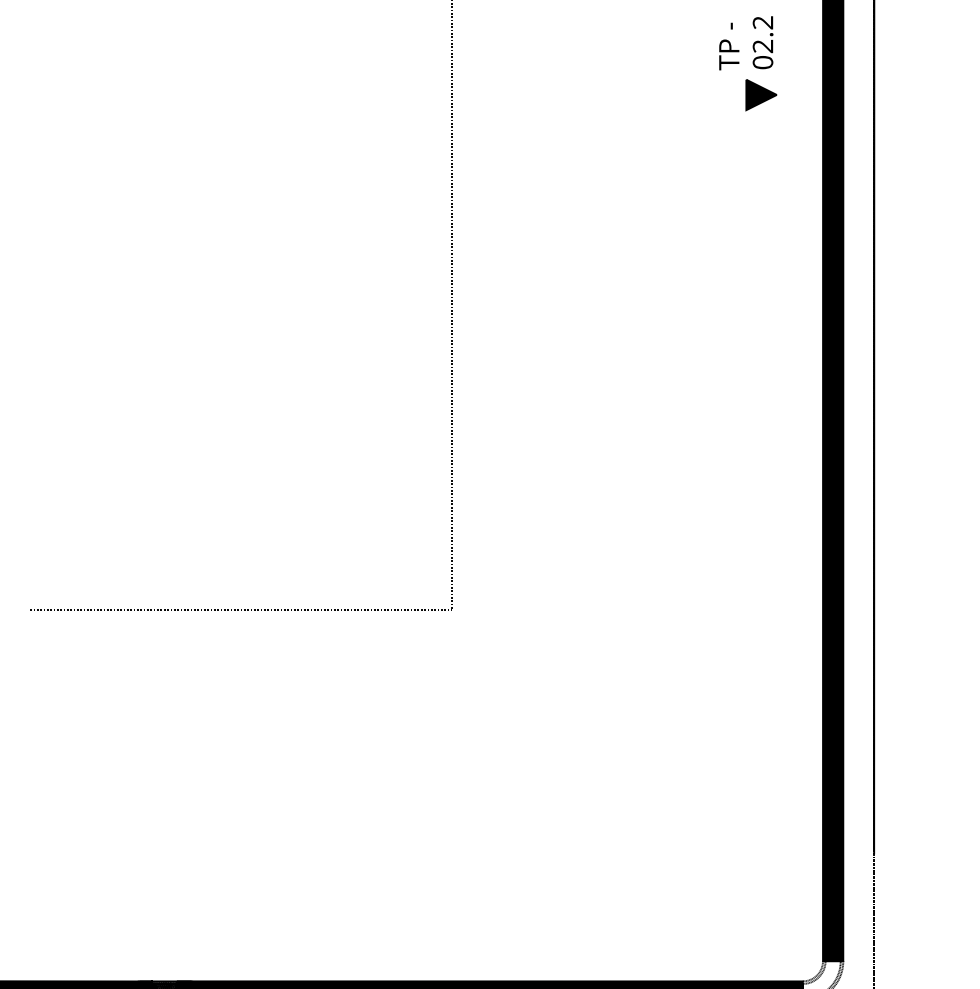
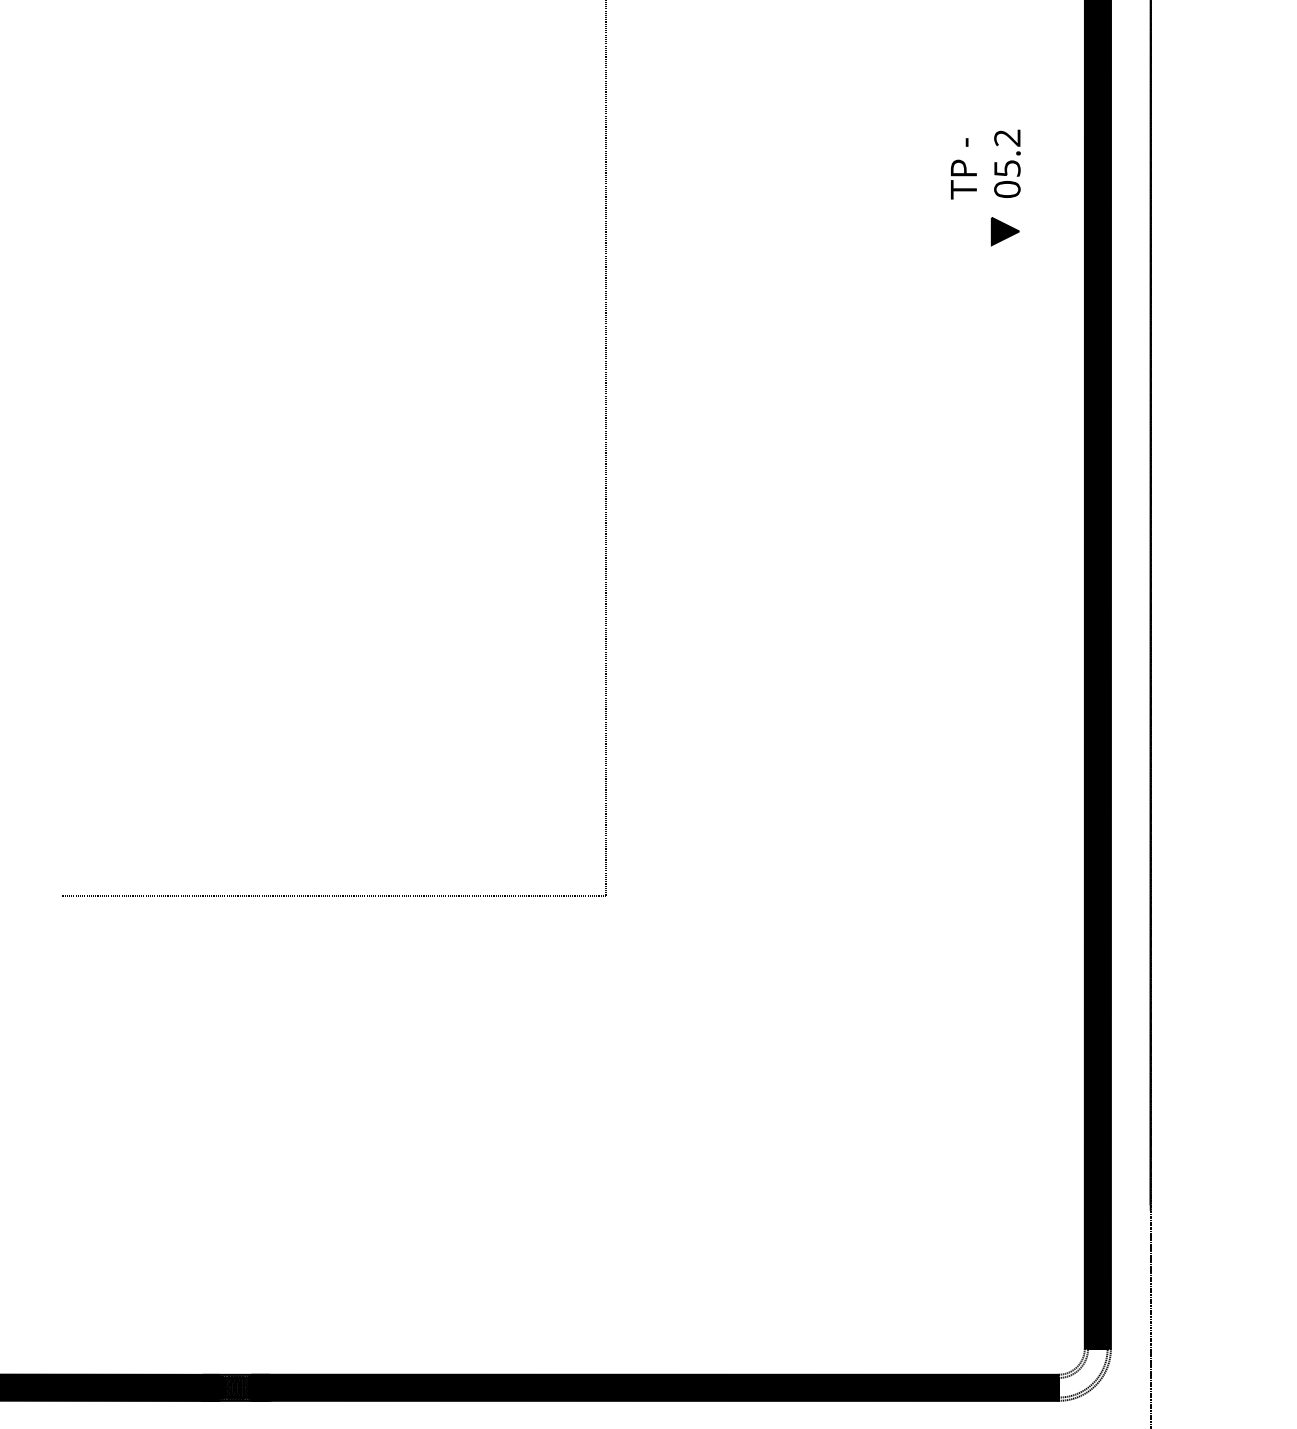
text: (763, 46) -> (1007, 168), 02.2 -> 05.2
part: (761, 95) -> (1005, 231), size x0.7

